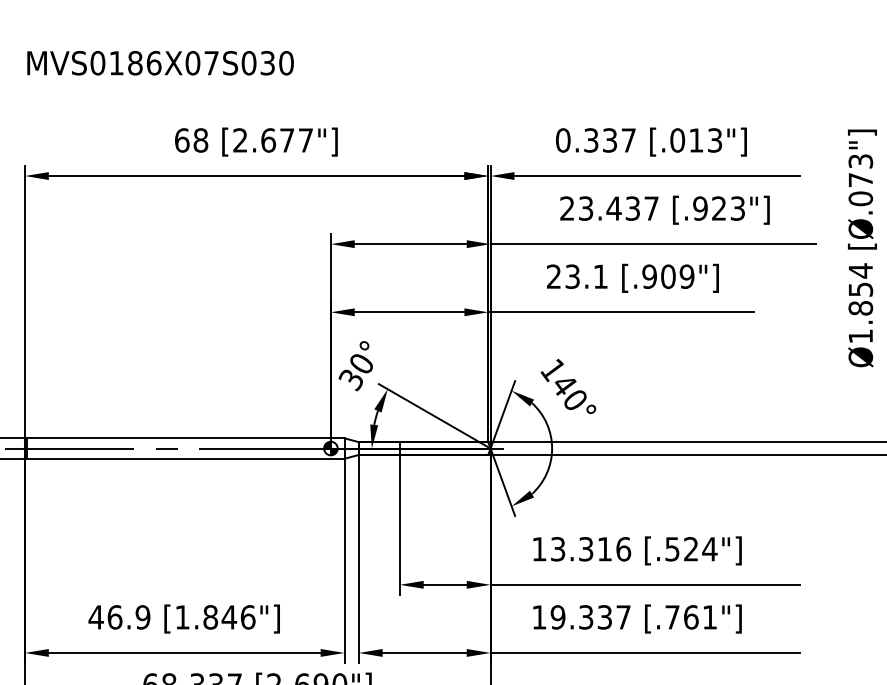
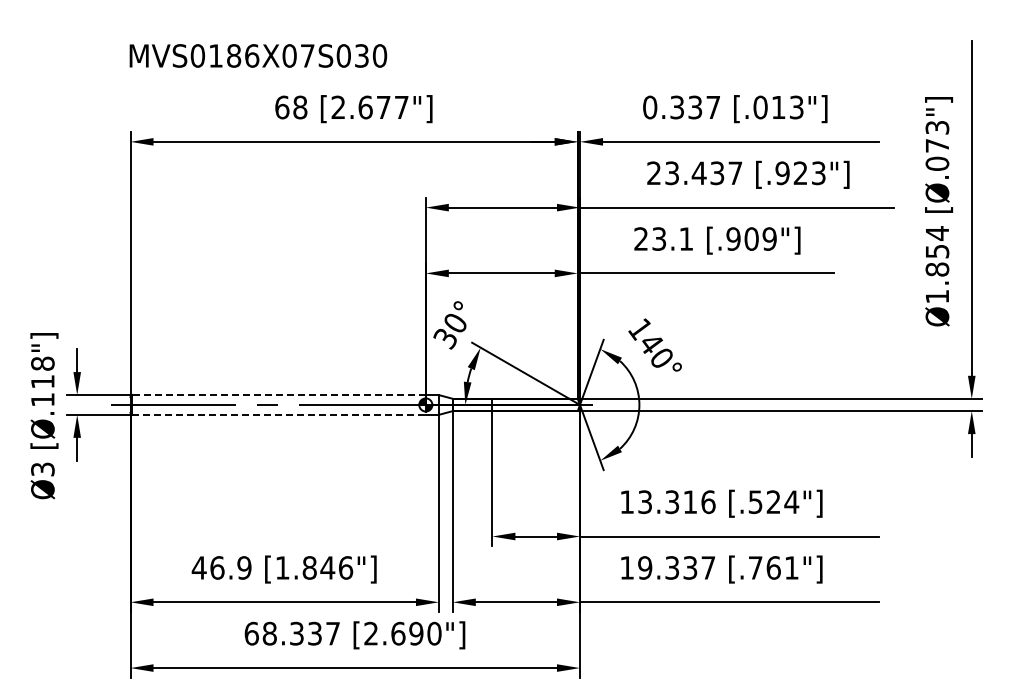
text: (160, 62) -> (258, 55), moved
line: (179, 438) -> (279, 395), solid -> dashed
line: (179, 458) -> (279, 414), solid -> dashed

